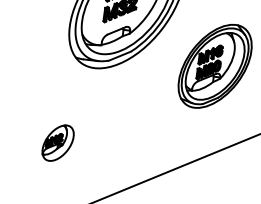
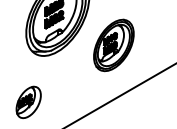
part: (57, 143) -> (28, 102), size x1.43

